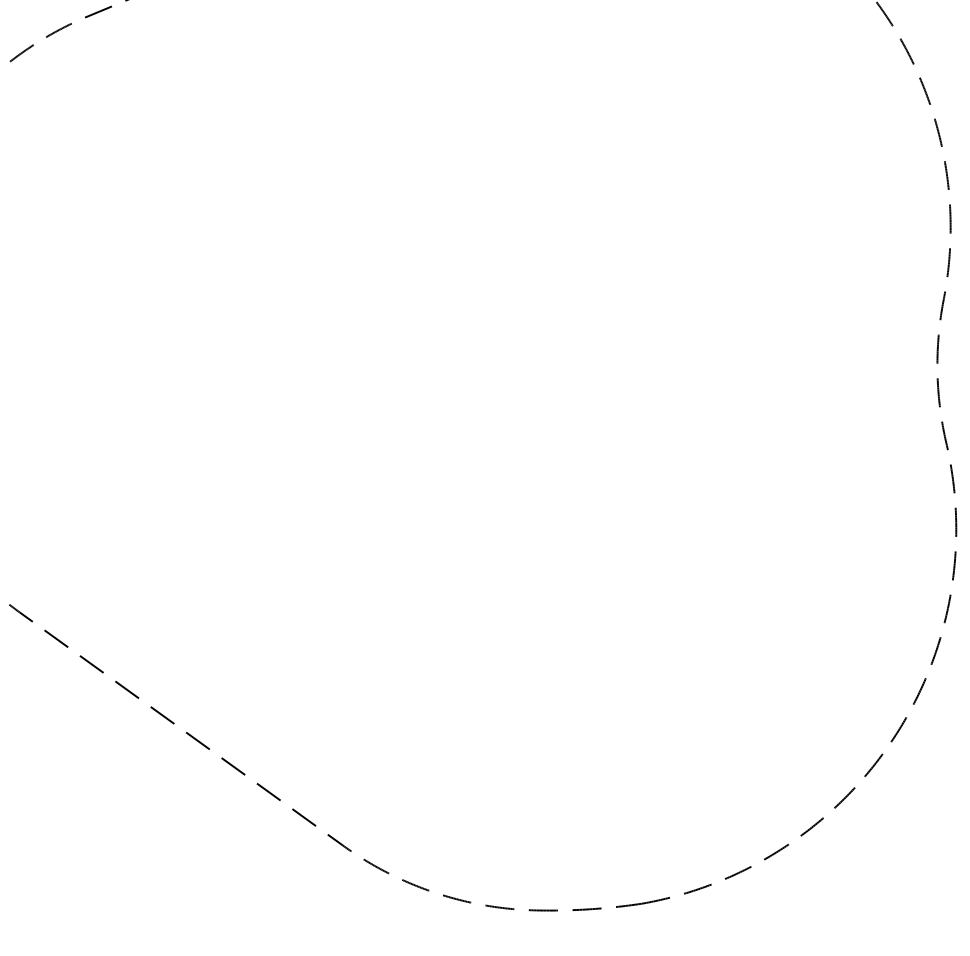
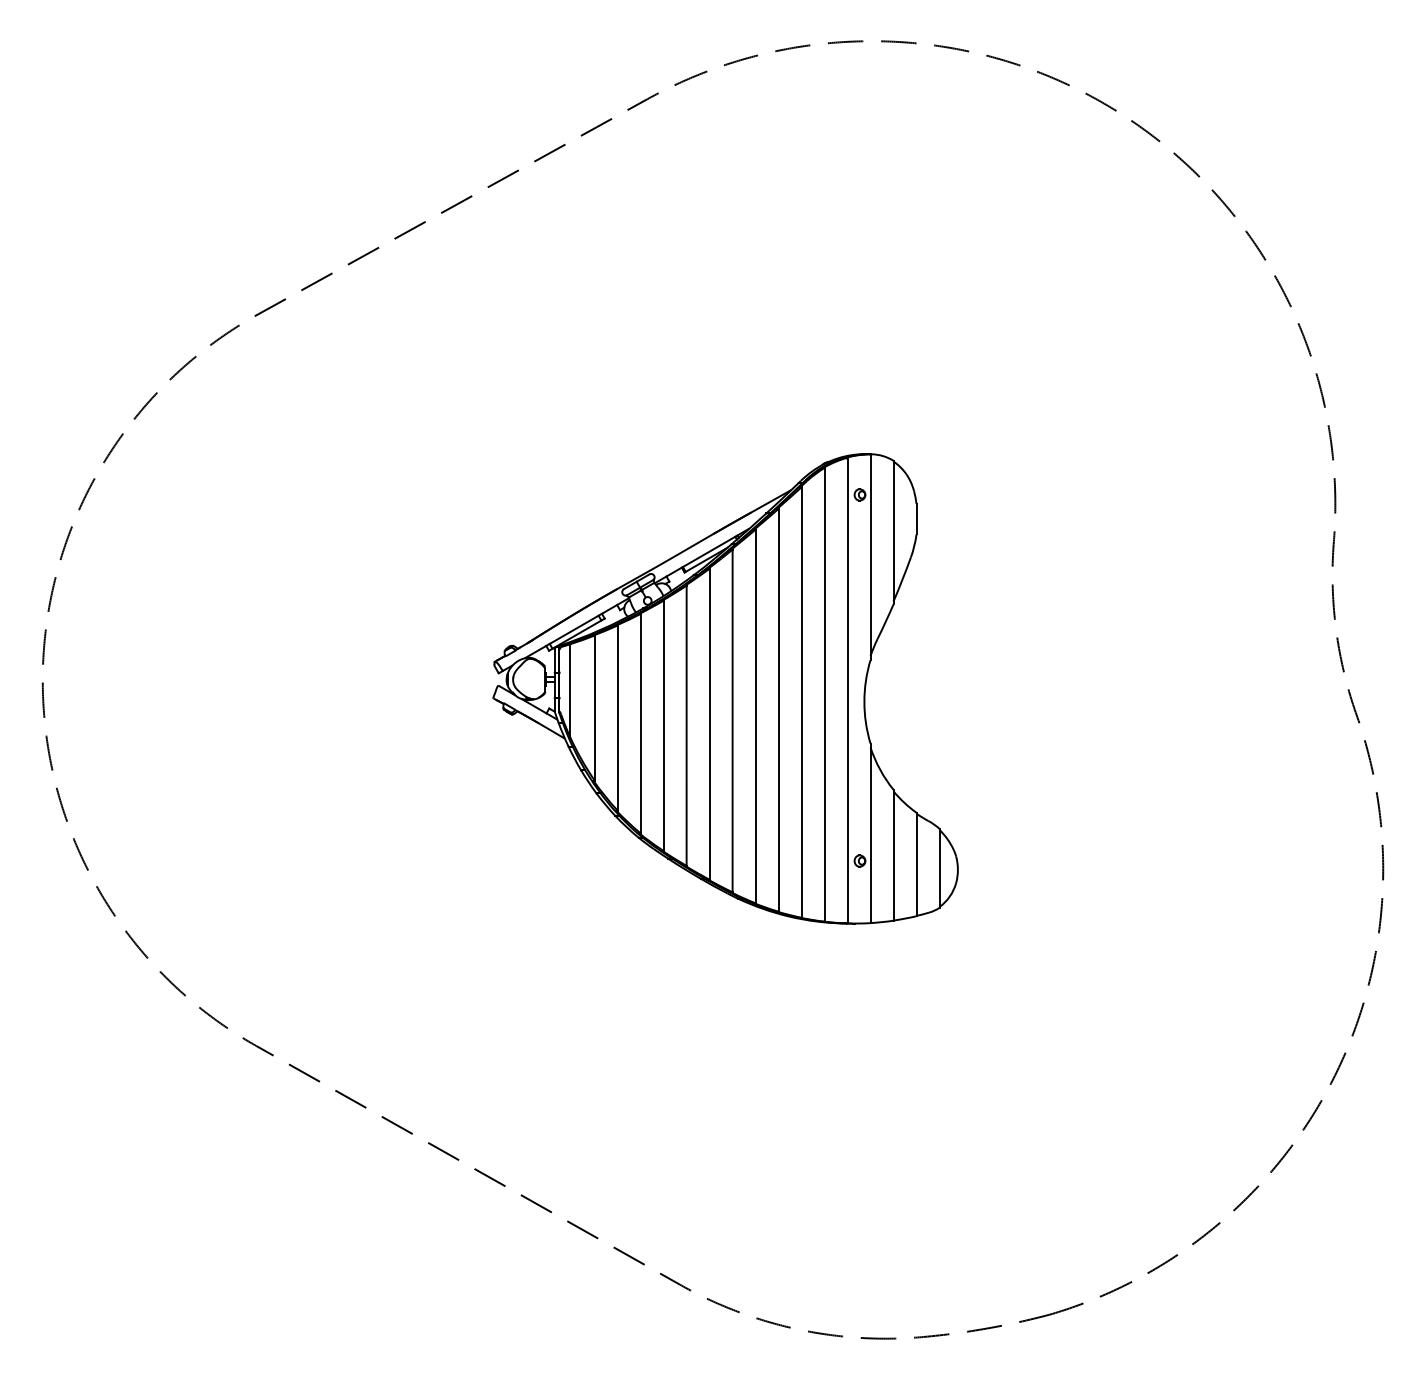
part: (434, 363) -> (725, 688), added

